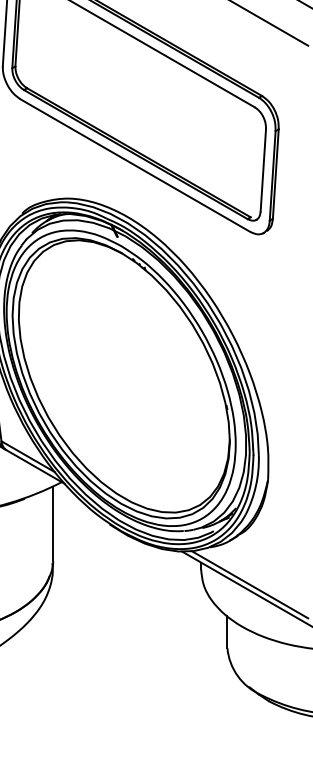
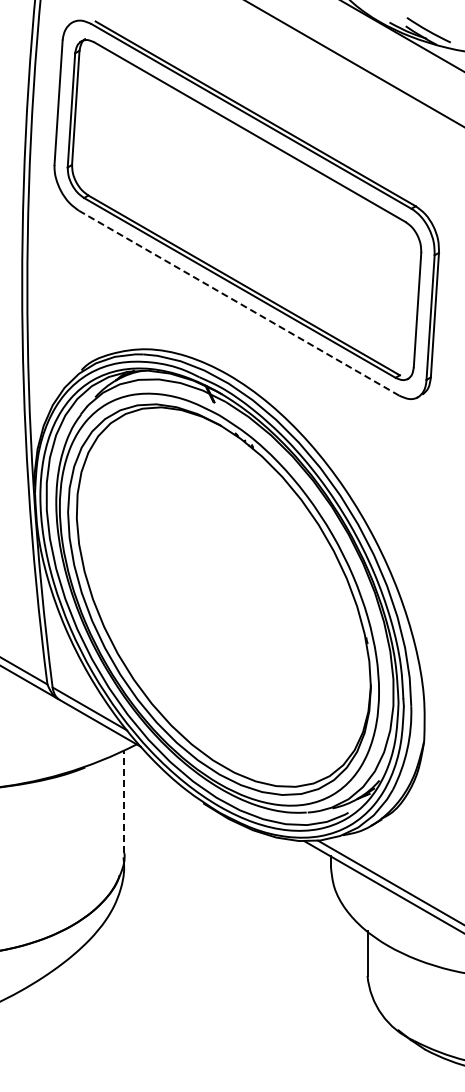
line: (135, 165) -> (239, 303), solid -> dashed
line: (53, 523) -> (124, 802), solid -> dashed

